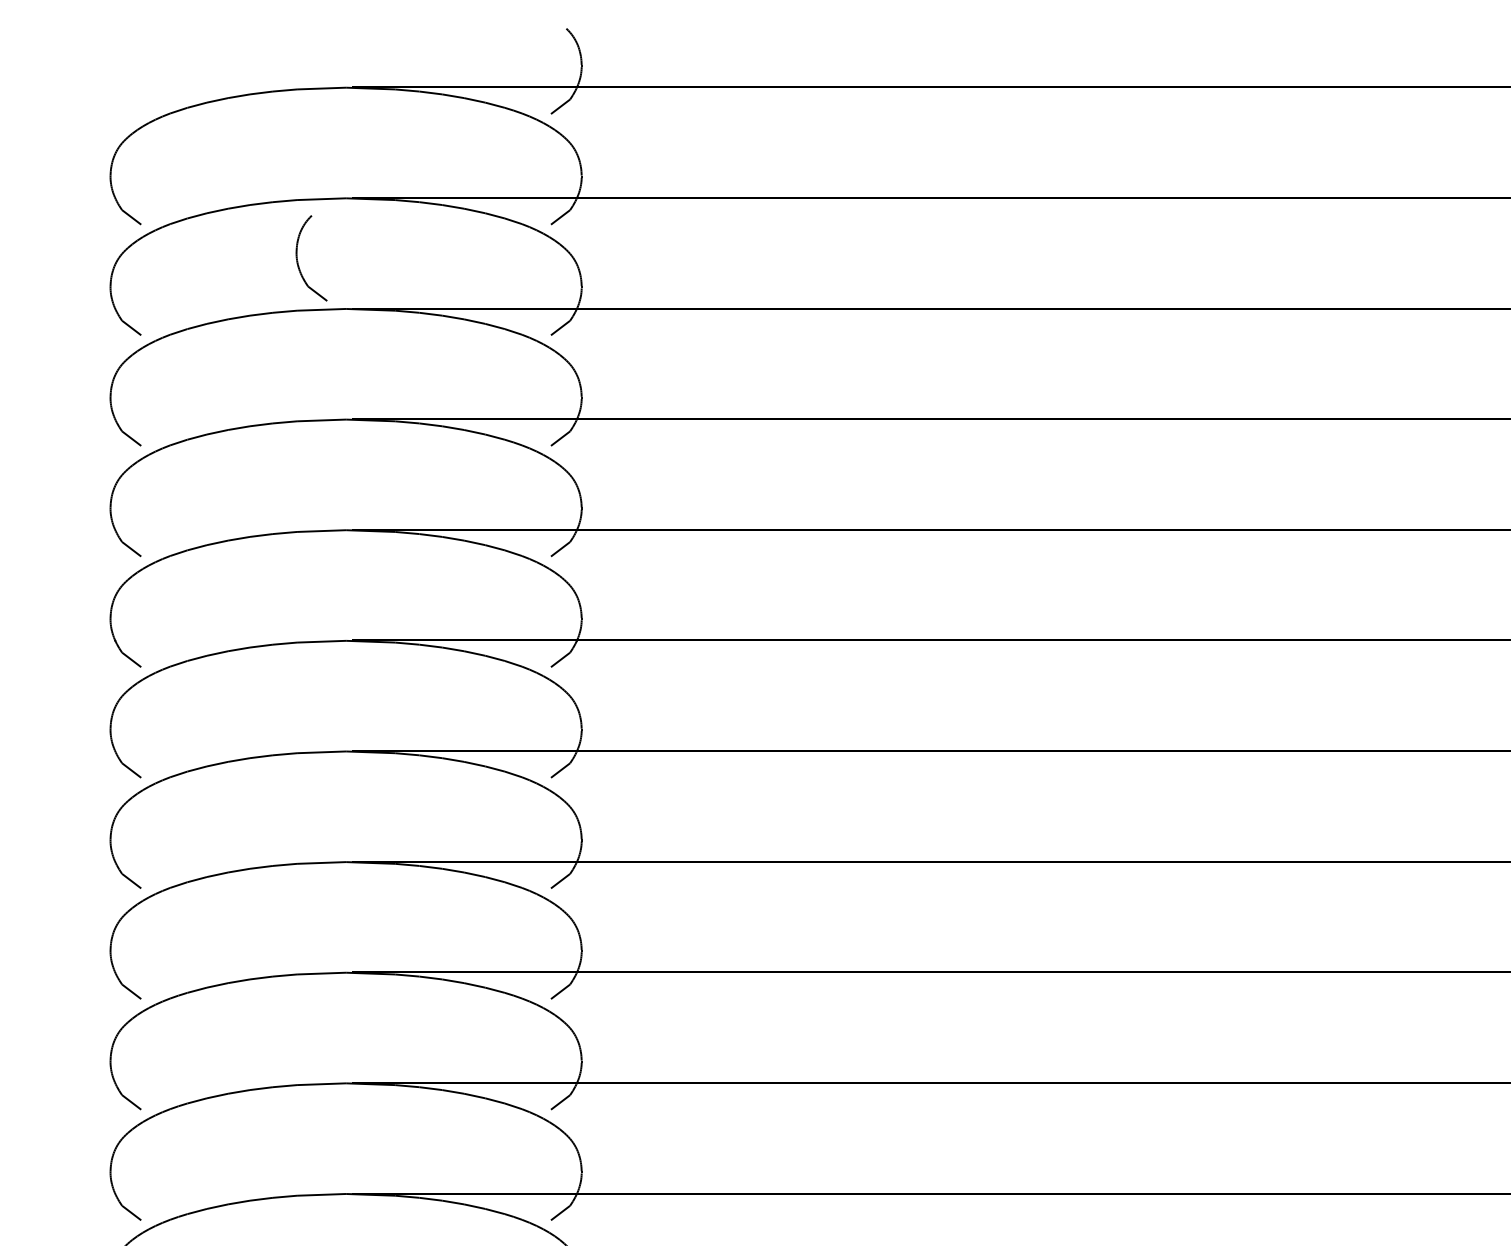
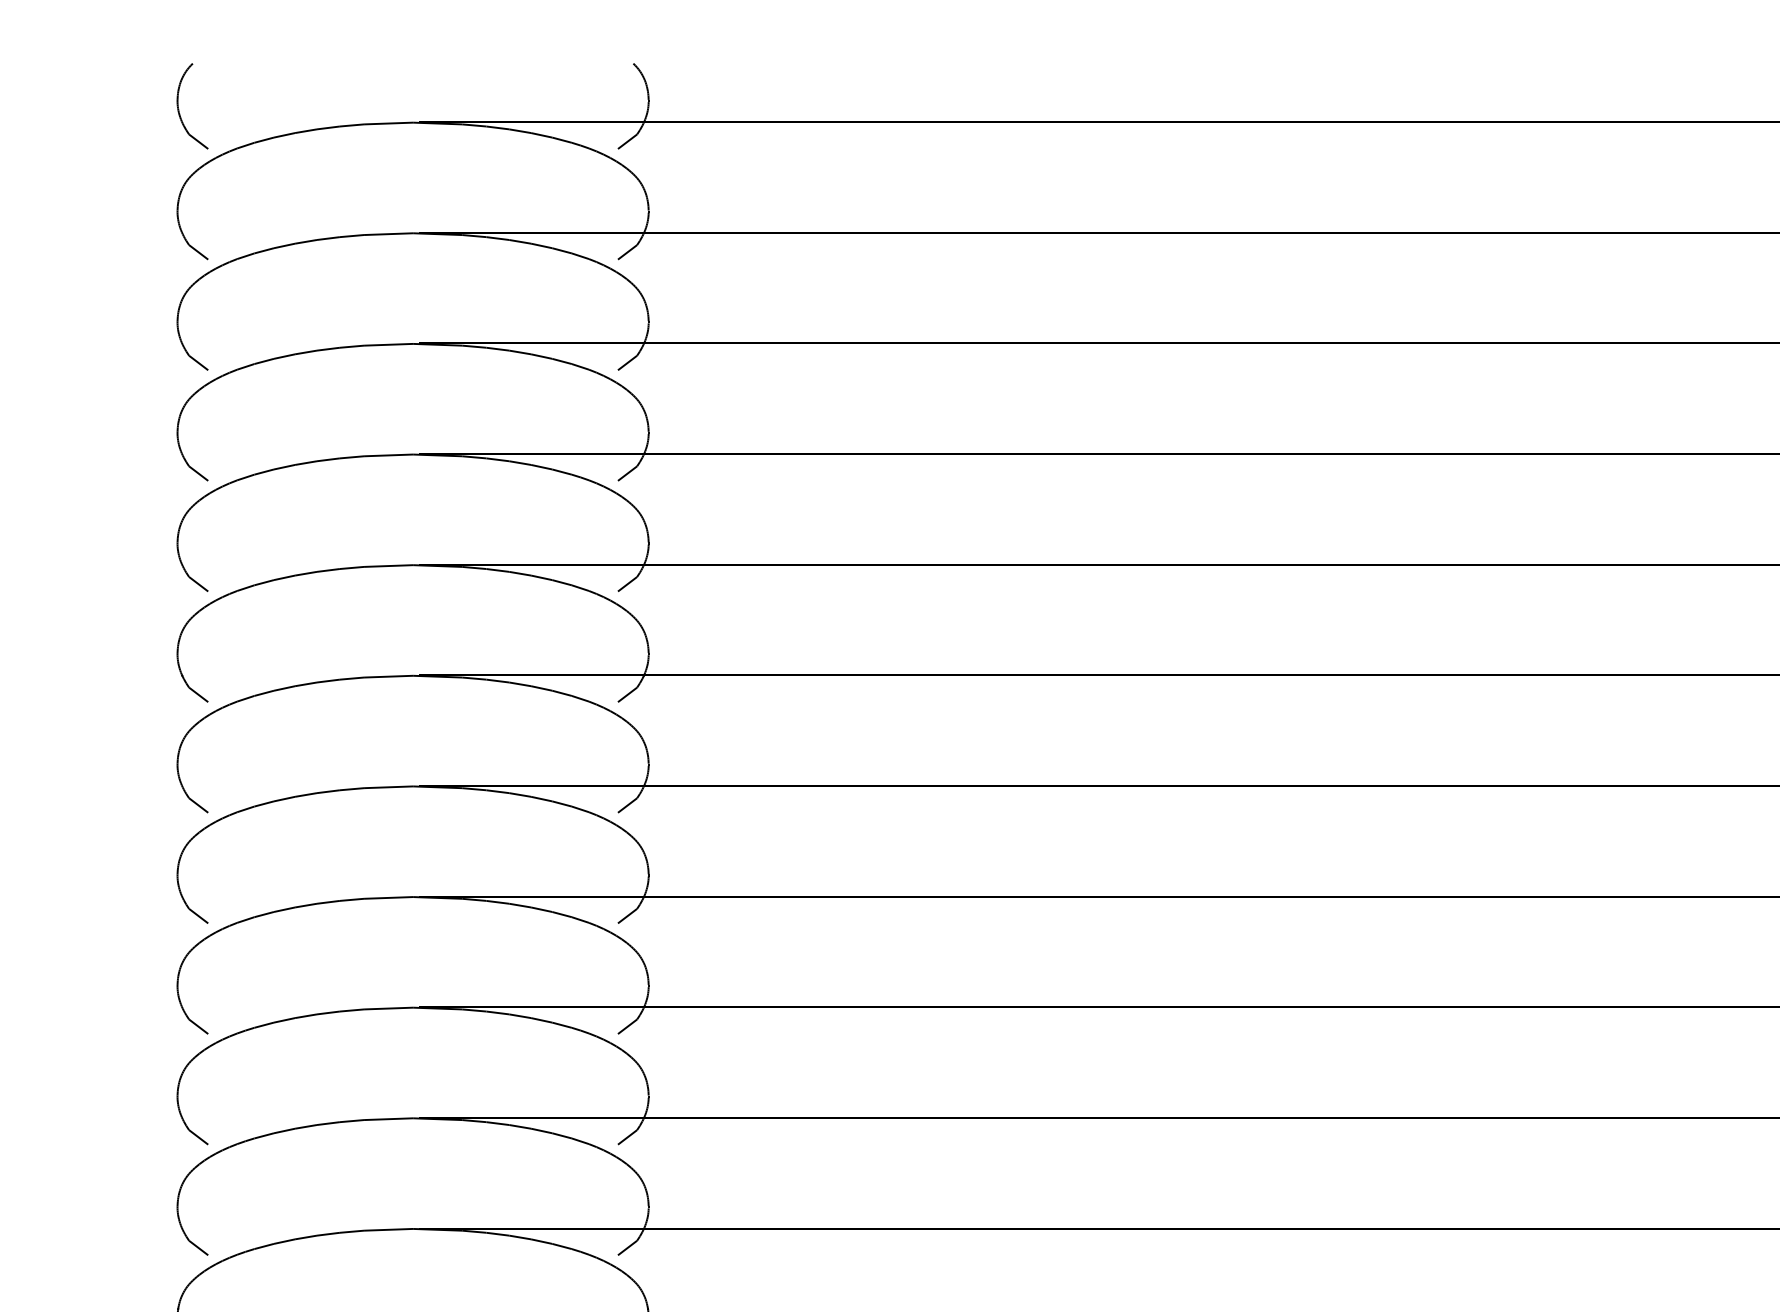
part: (298, 261) -> (179, 109), moved

